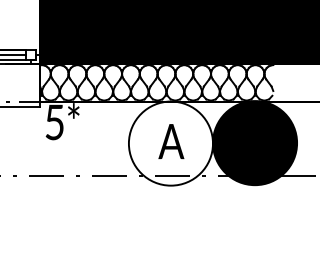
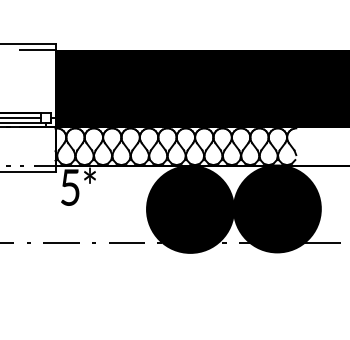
fill: (170, 143) -> (189, 209), added

